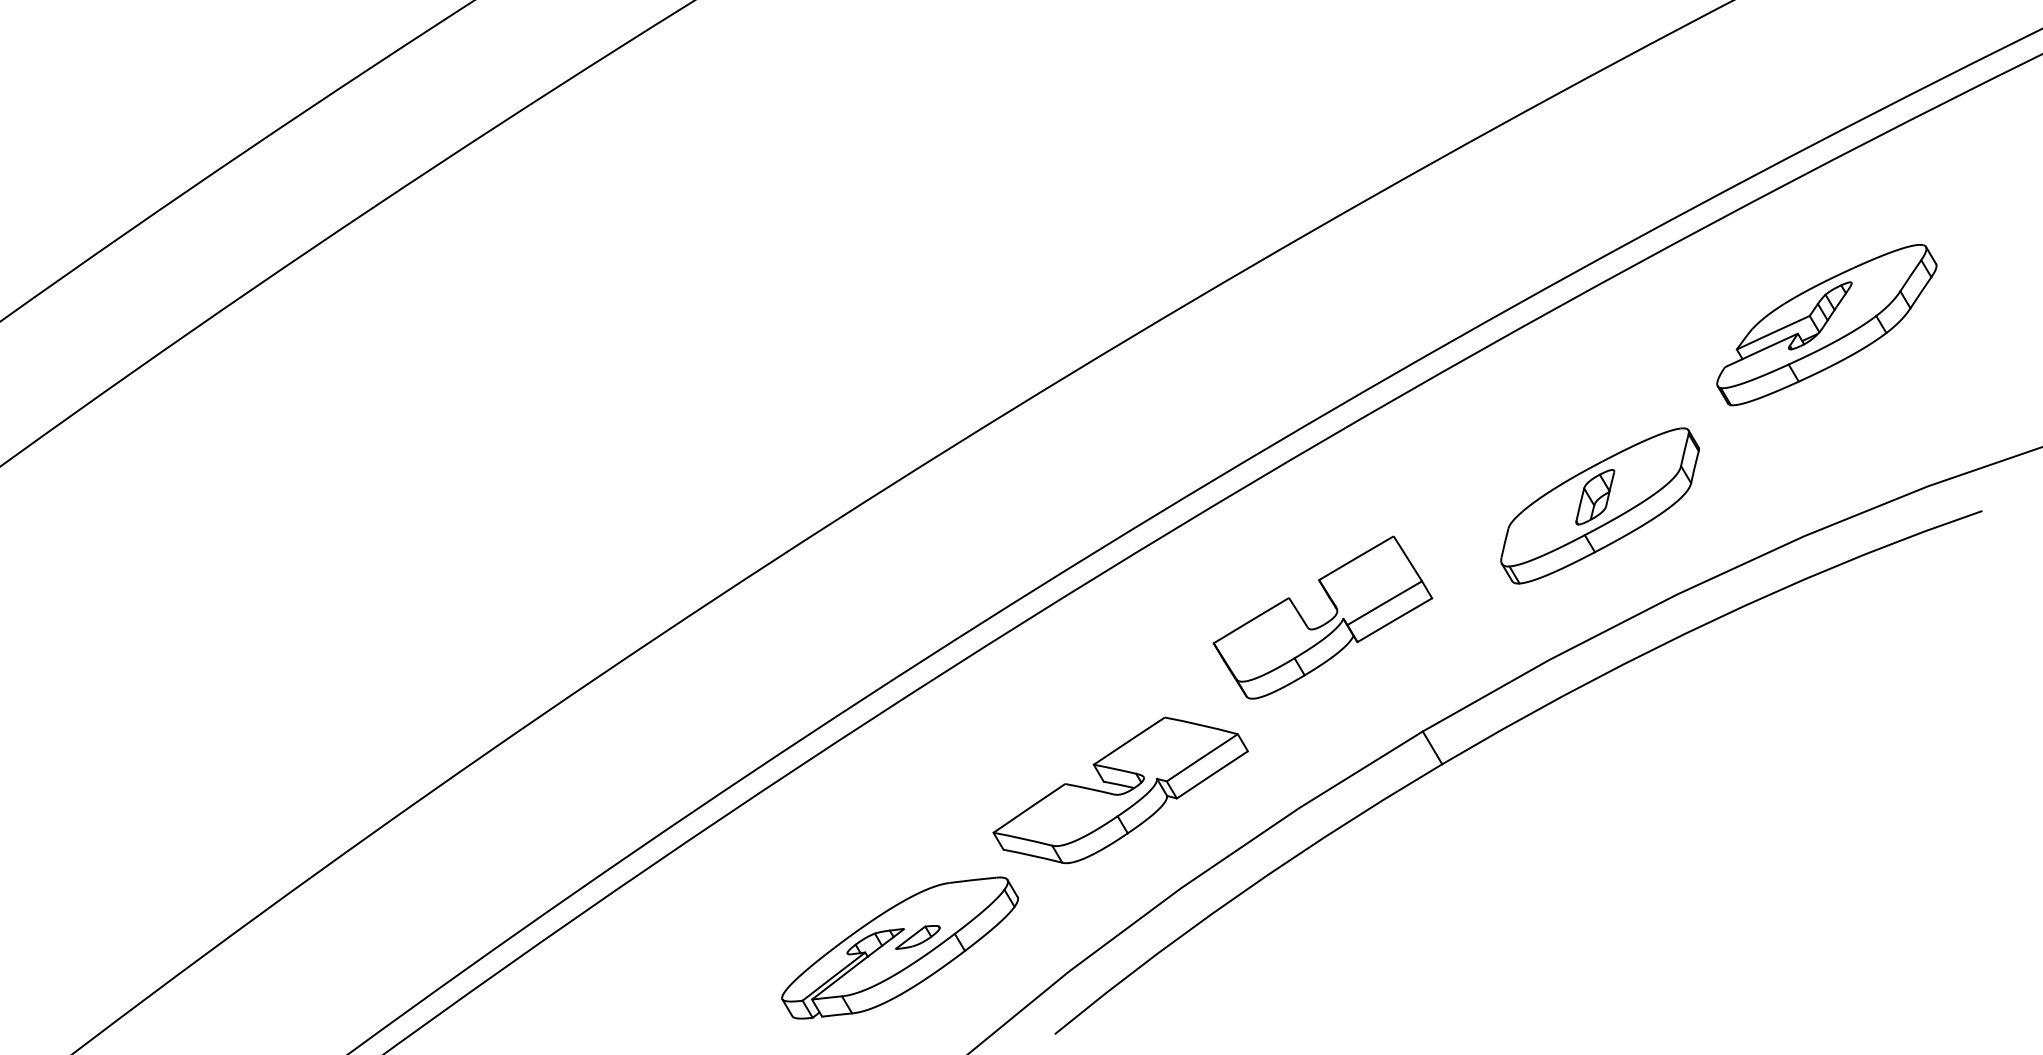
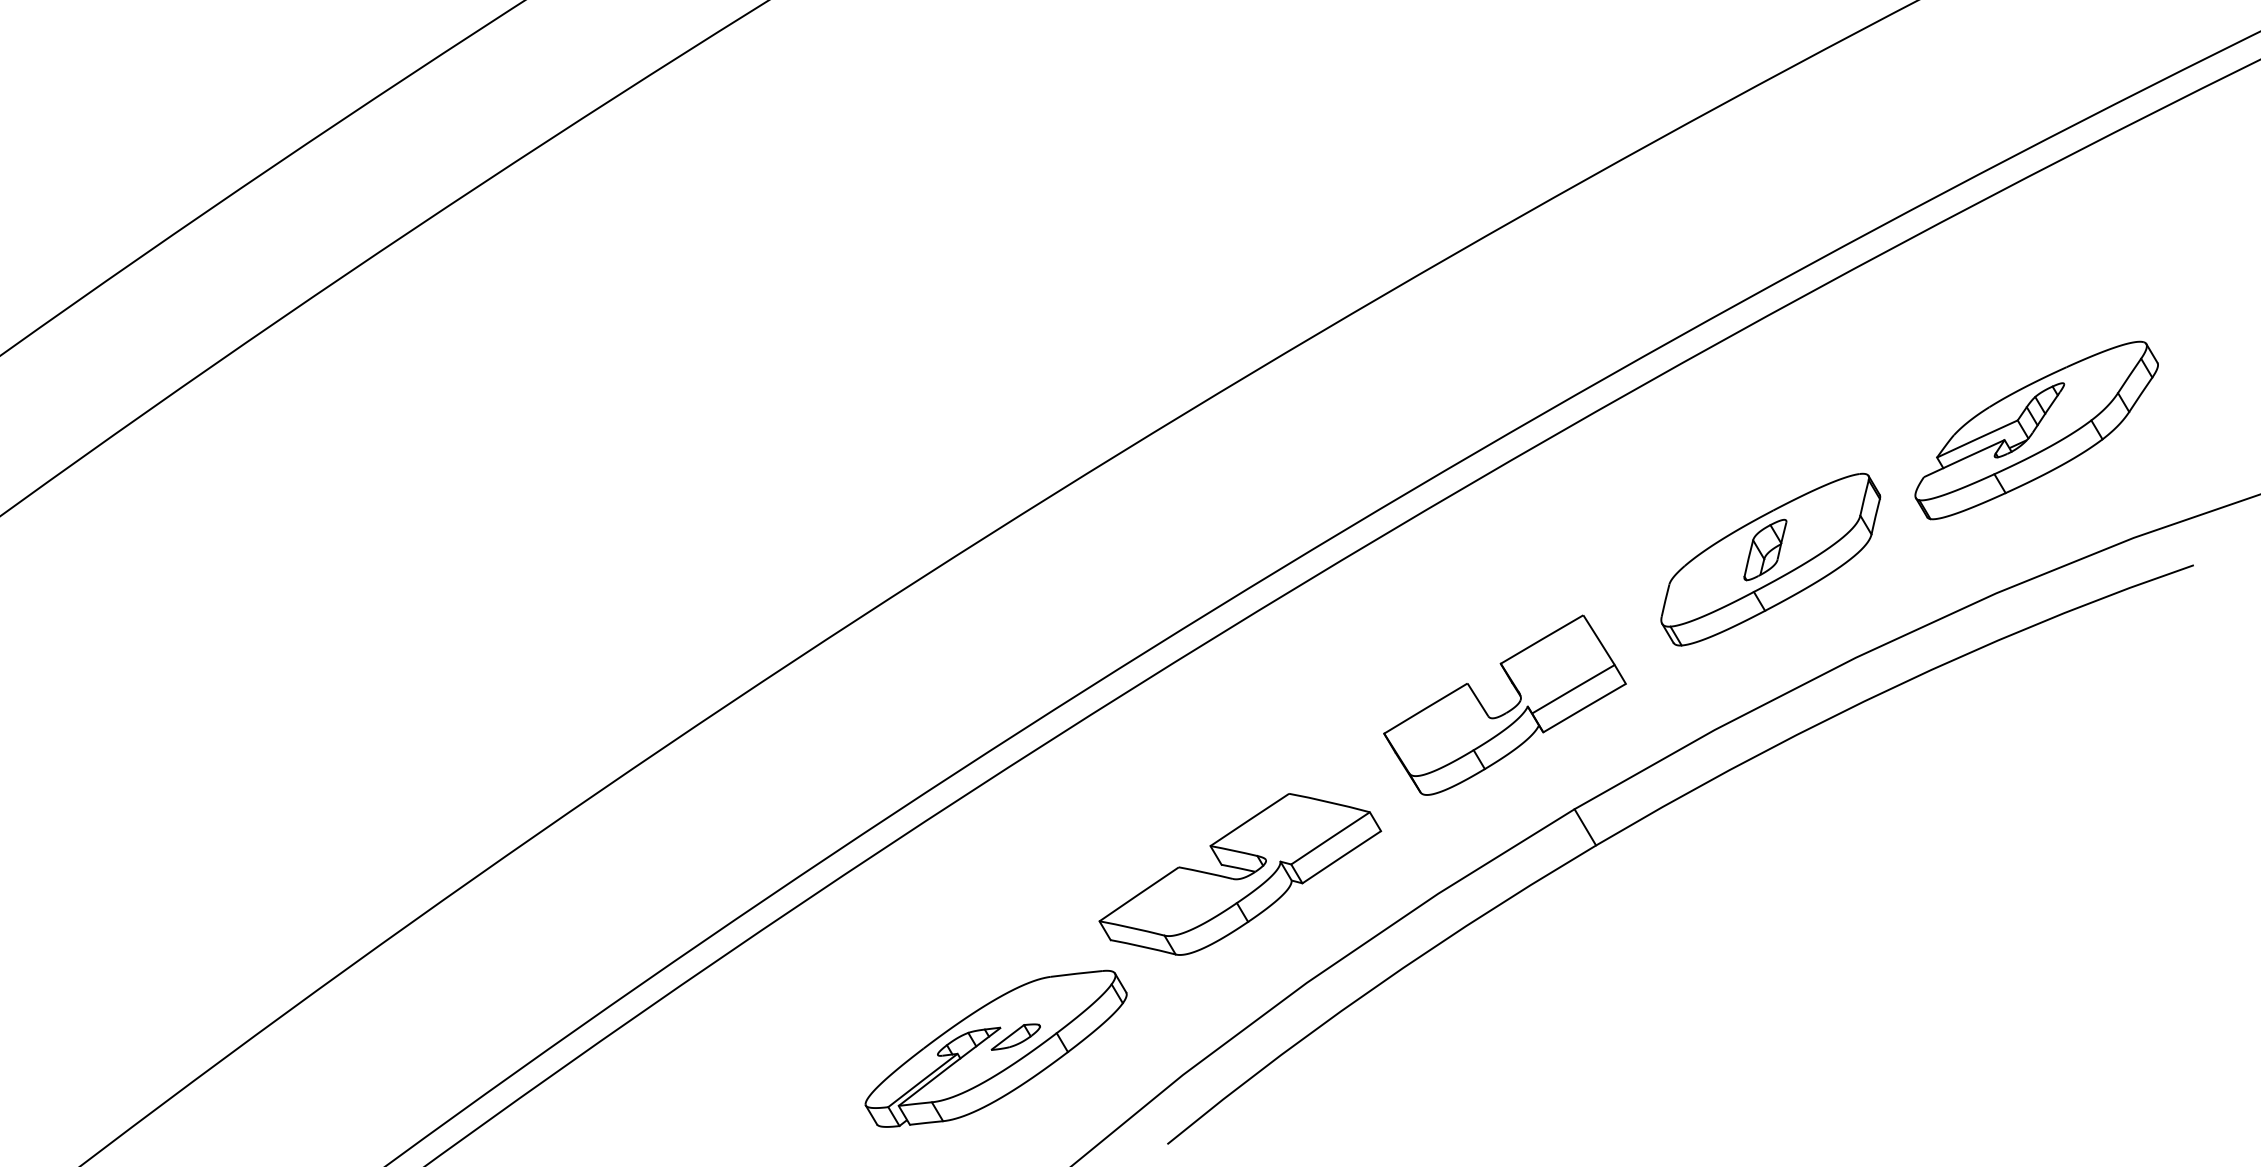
part: (1826, 325) -> (2036, 430), moved
part: (1326, 622) -> (1508, 710), moved

